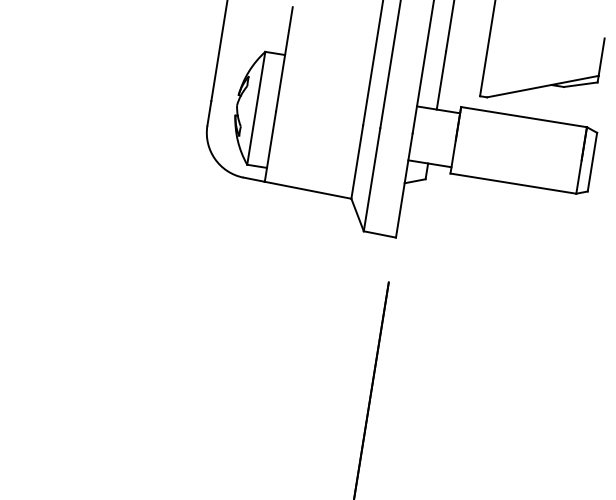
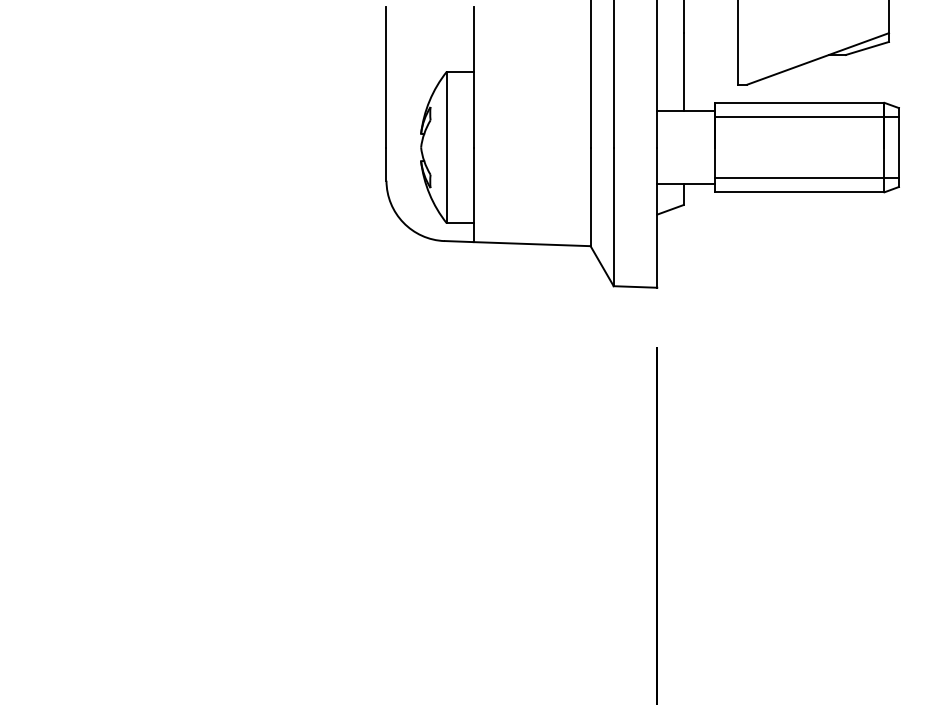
line: (527, 128) -> (806, 116), added
line: (519, 174) -> (806, 178), added

